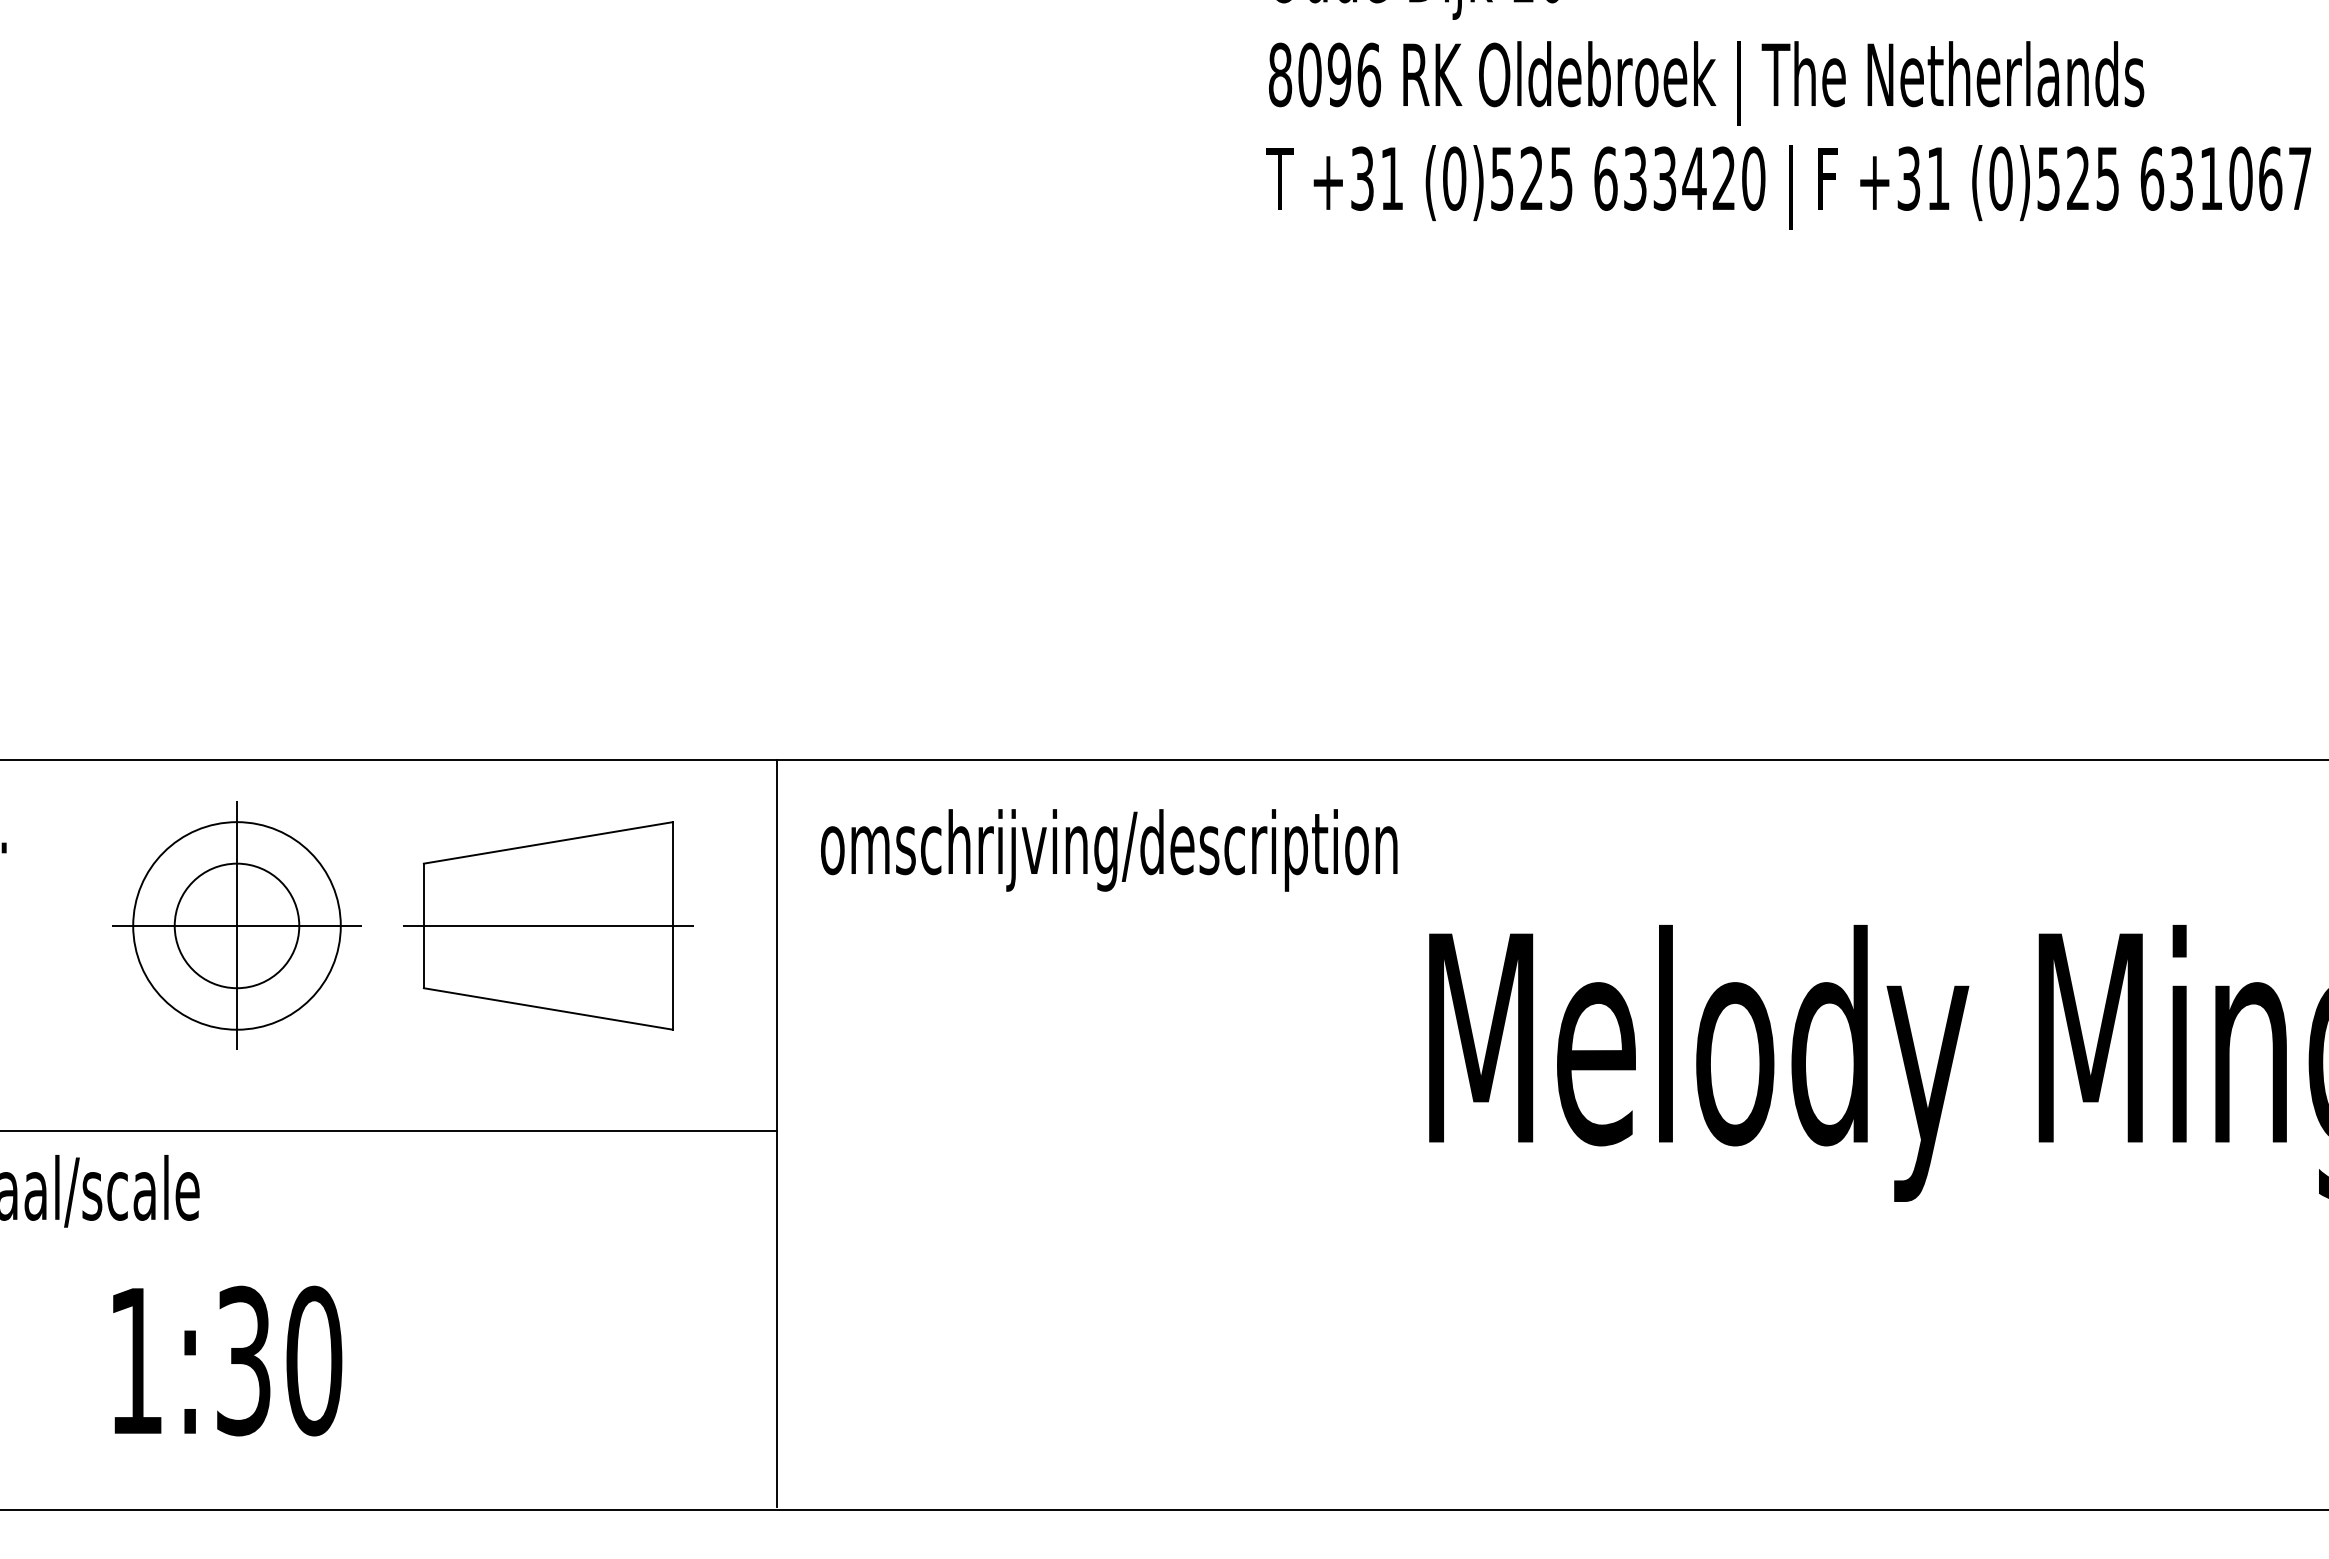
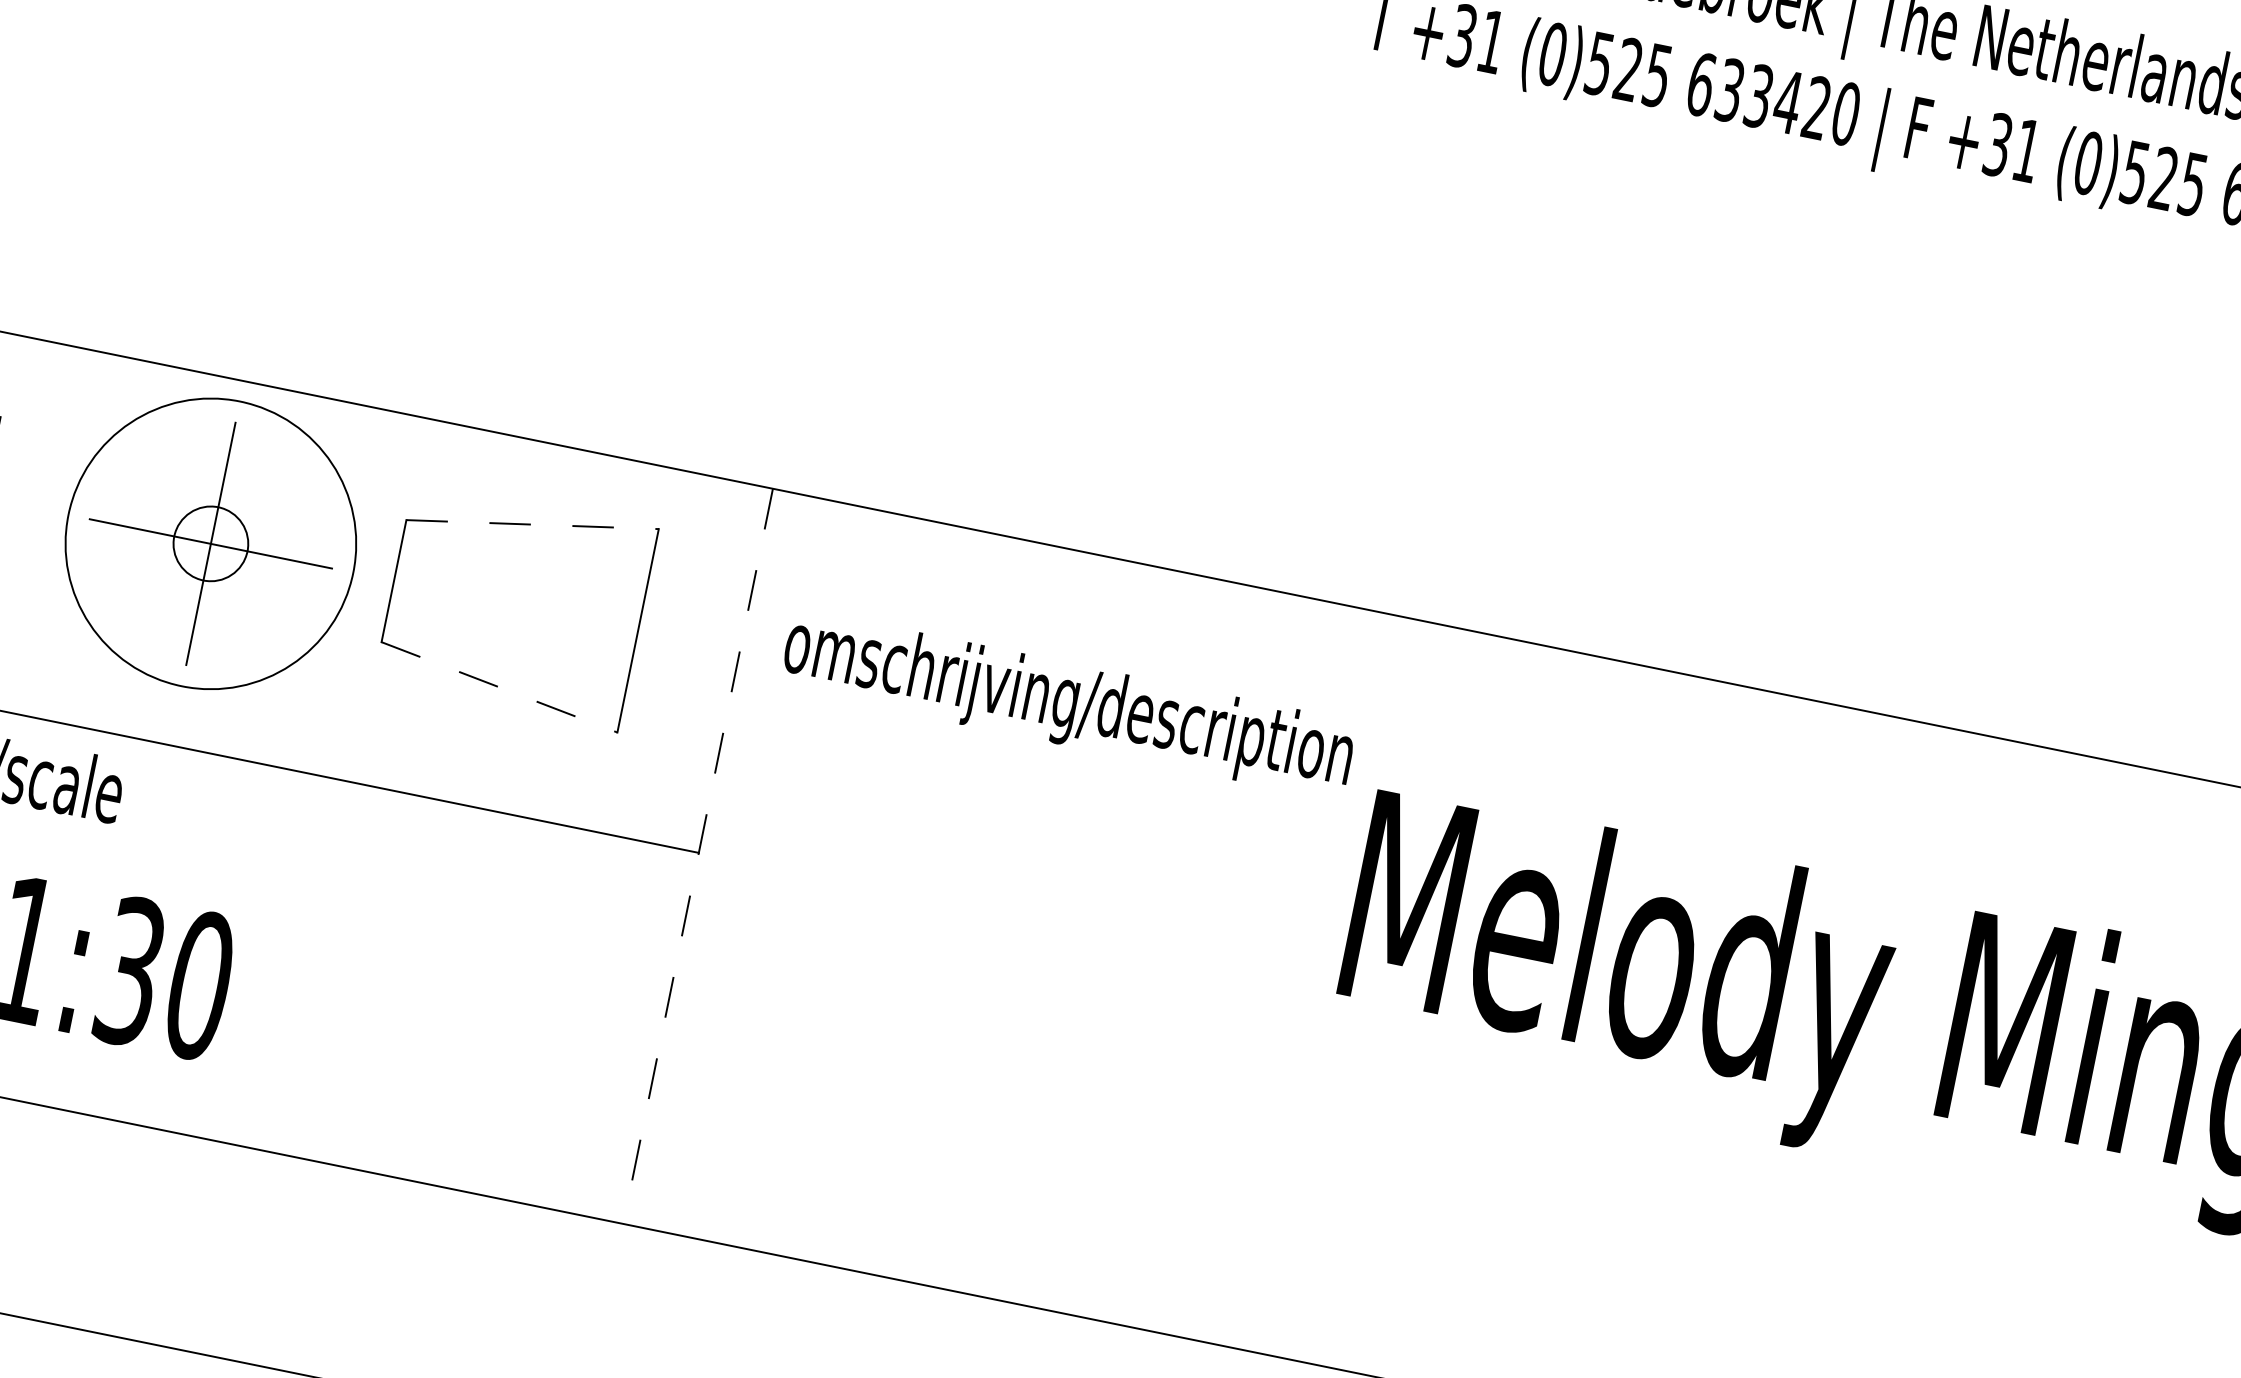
line: (548, 842) -> (532, 524), solid -> dashed
text: (1109, 850) -> (1068, 704), moved
circle: (236, 925) -> (210, 543), size x0.6
circle: (236, 925) -> (210, 543), size x1.4
line: (548, 925) -> (516, 605), removed
line: (548, 1009) -> (499, 687), solid -> dashed
line: (776, 1133) -> (698, 854), solid -> dashed

